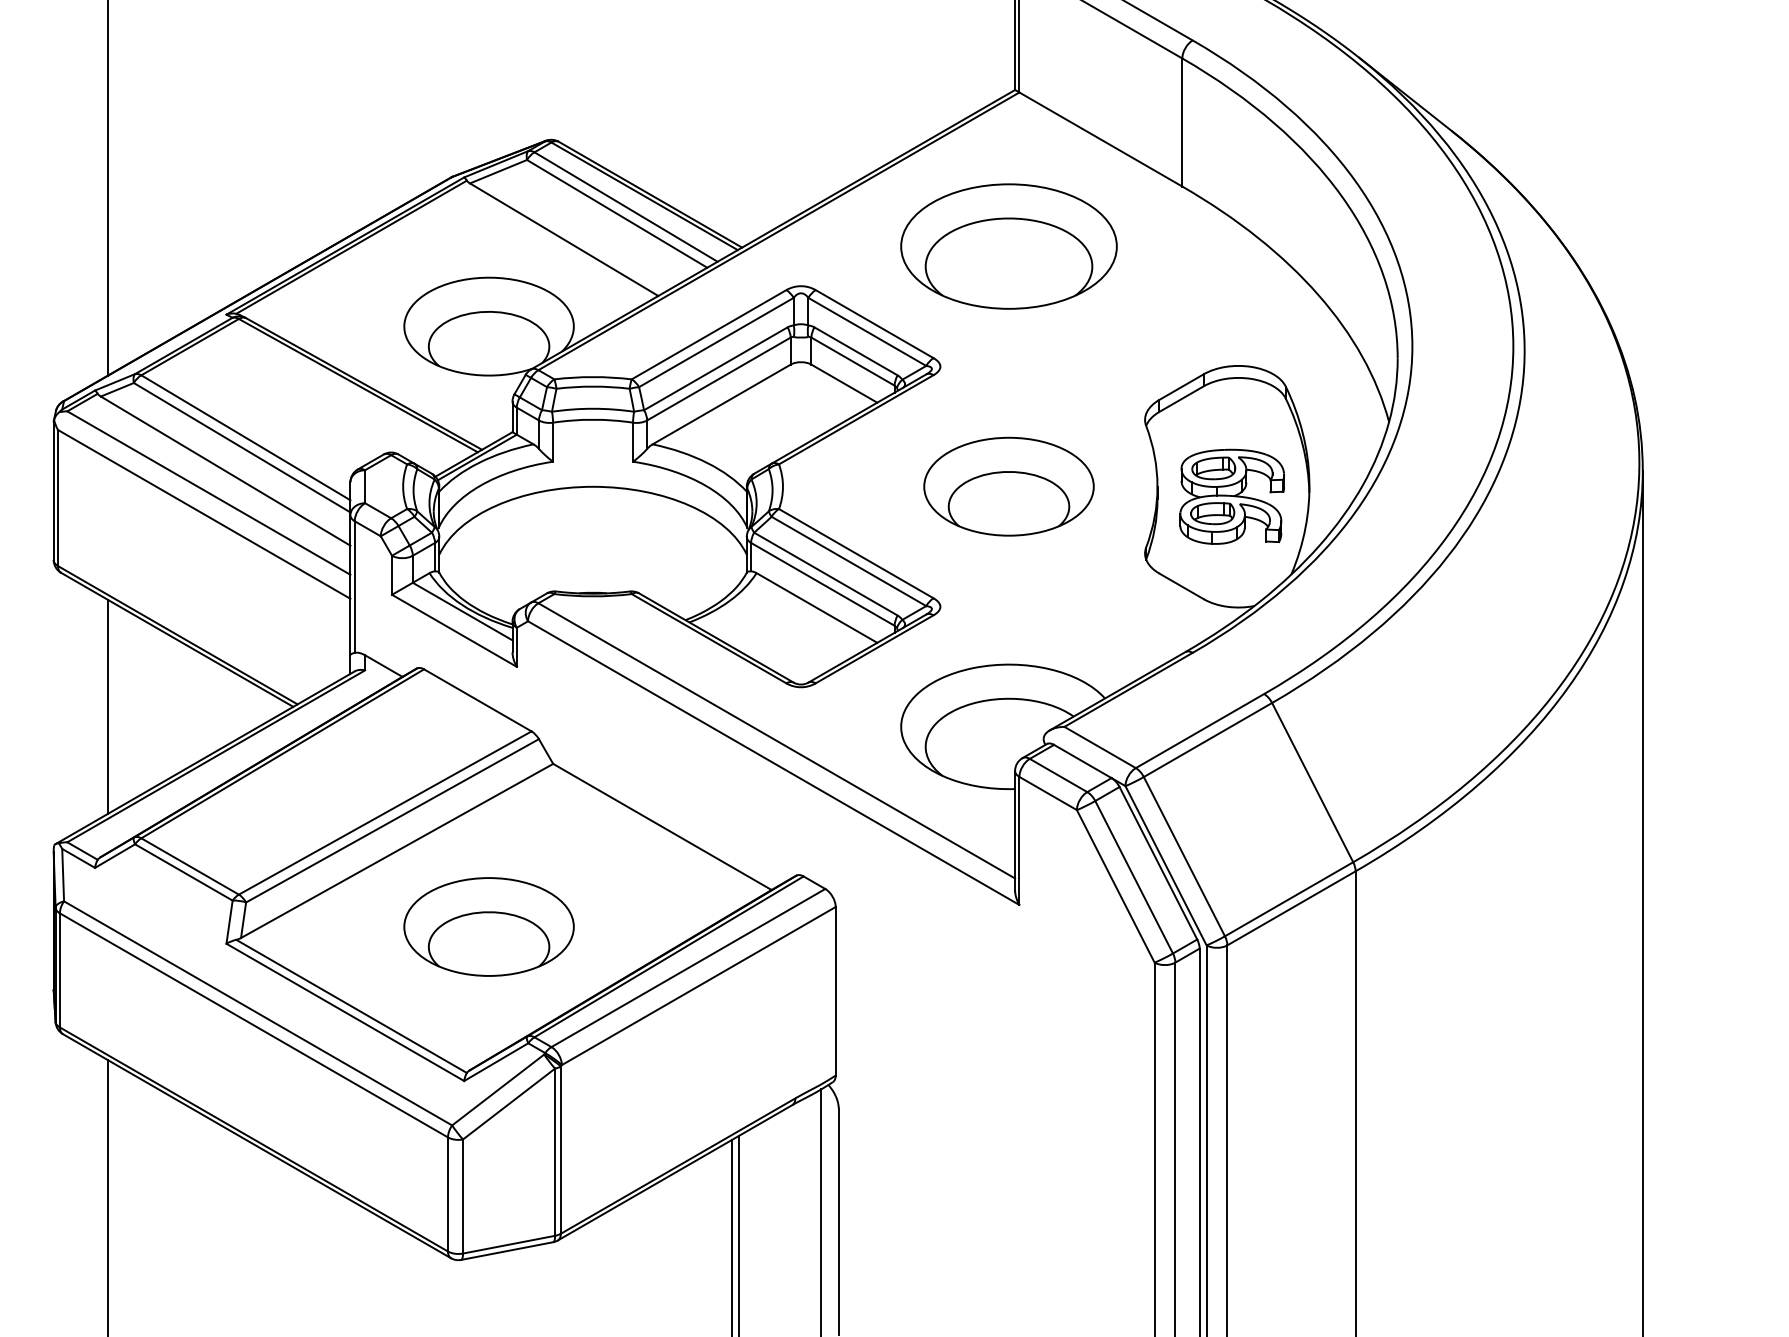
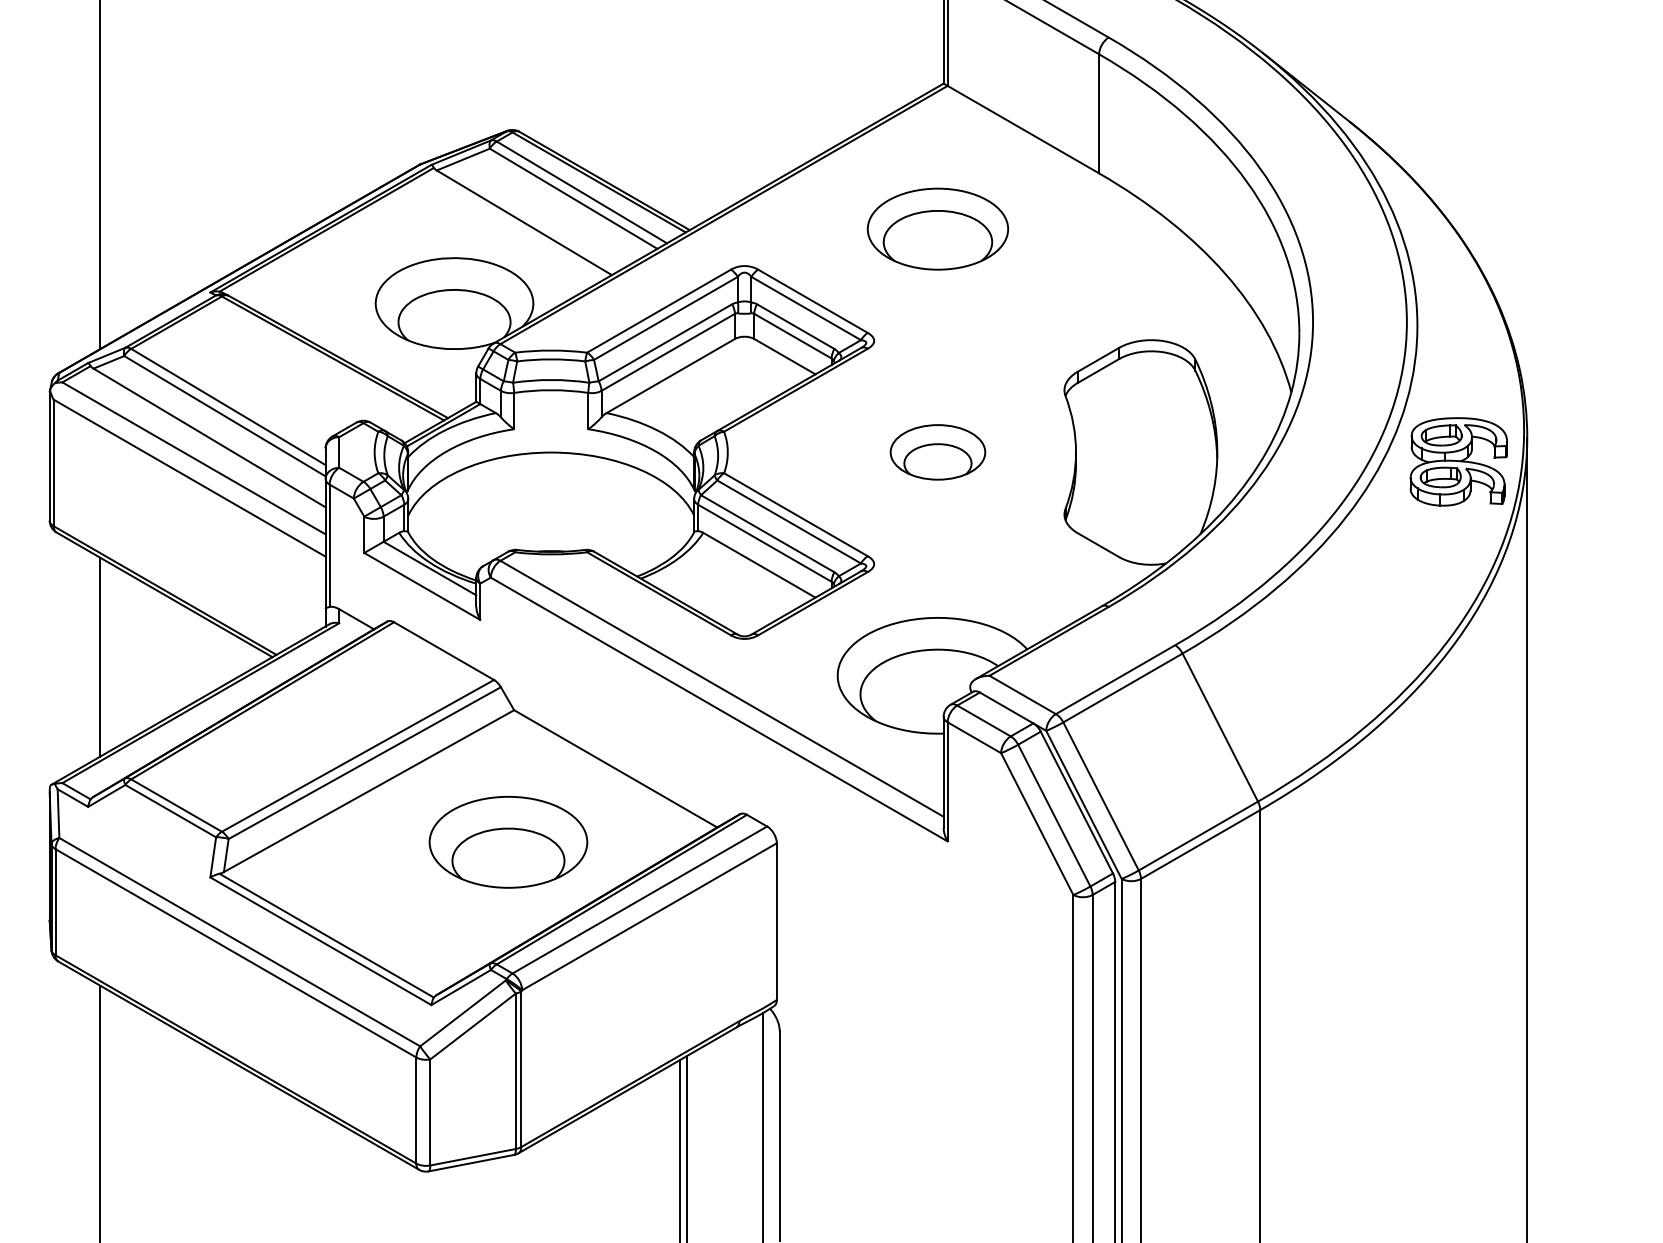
part: (1008, 246) -> (937, 229), size x0.7
part: (1008, 486) -> (937, 452), size x0.6
part: (1231, 496) -> (1458, 461), moved
part: (488, 926) -> (507, 841), moved

